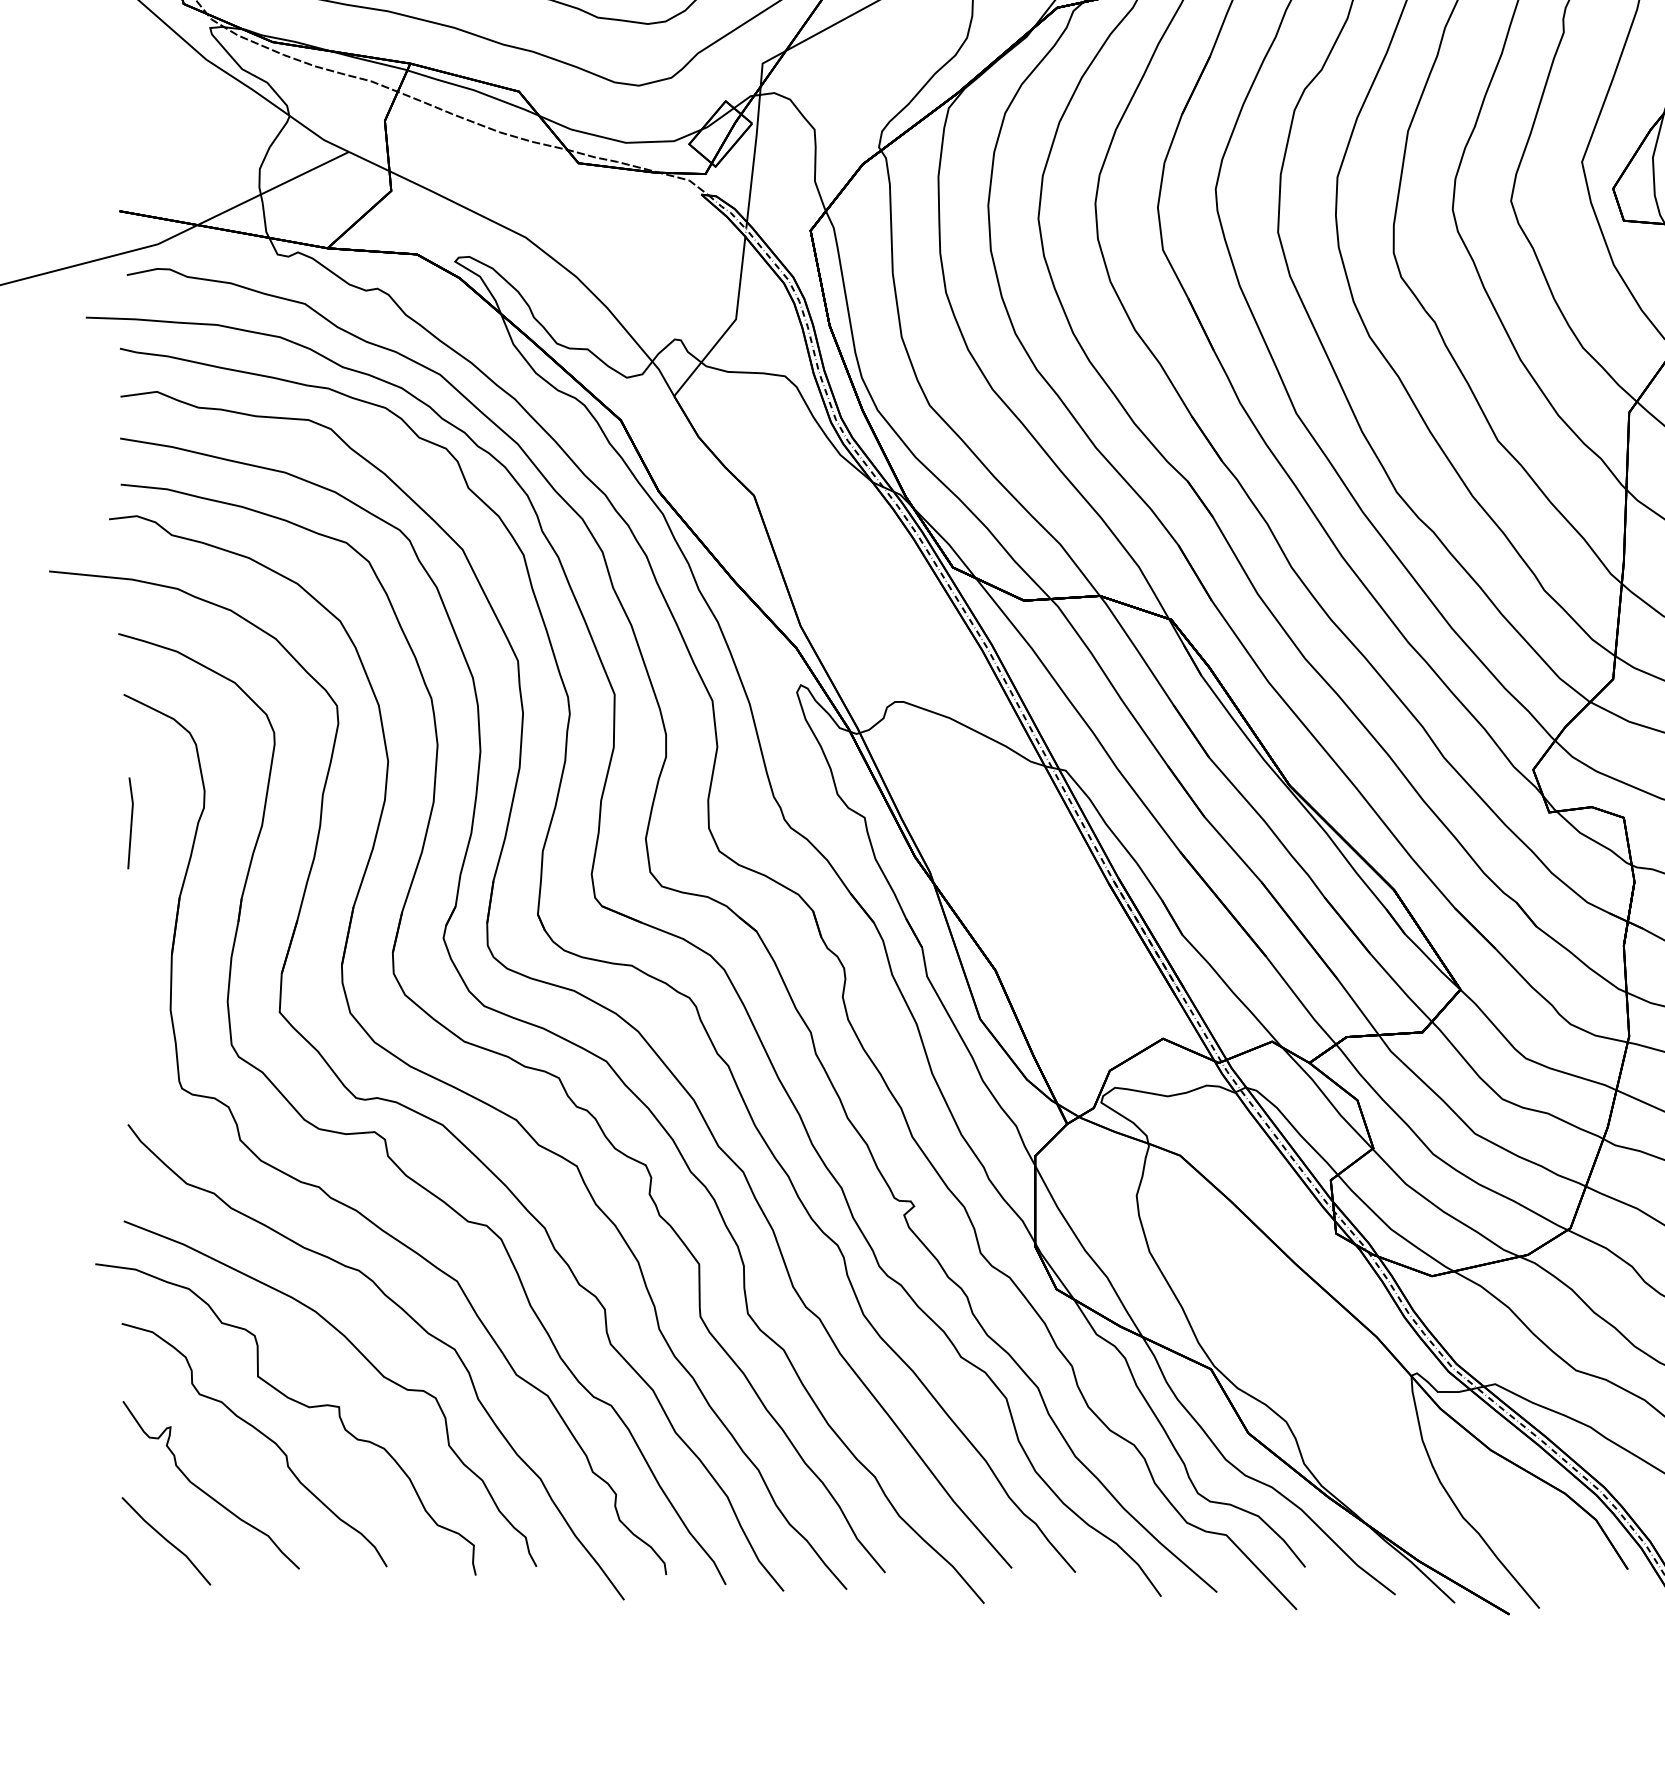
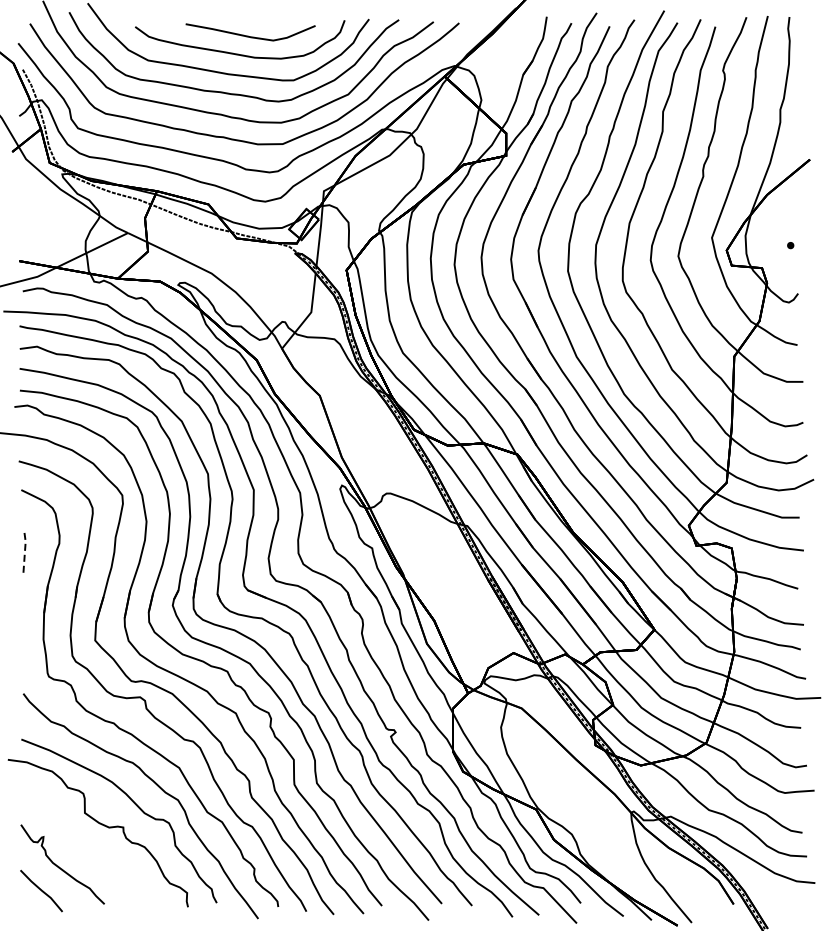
line: (132, 822) -> (25, 550), solid -> dashed
curve: (259, 1434) -> (85, 840), removed

